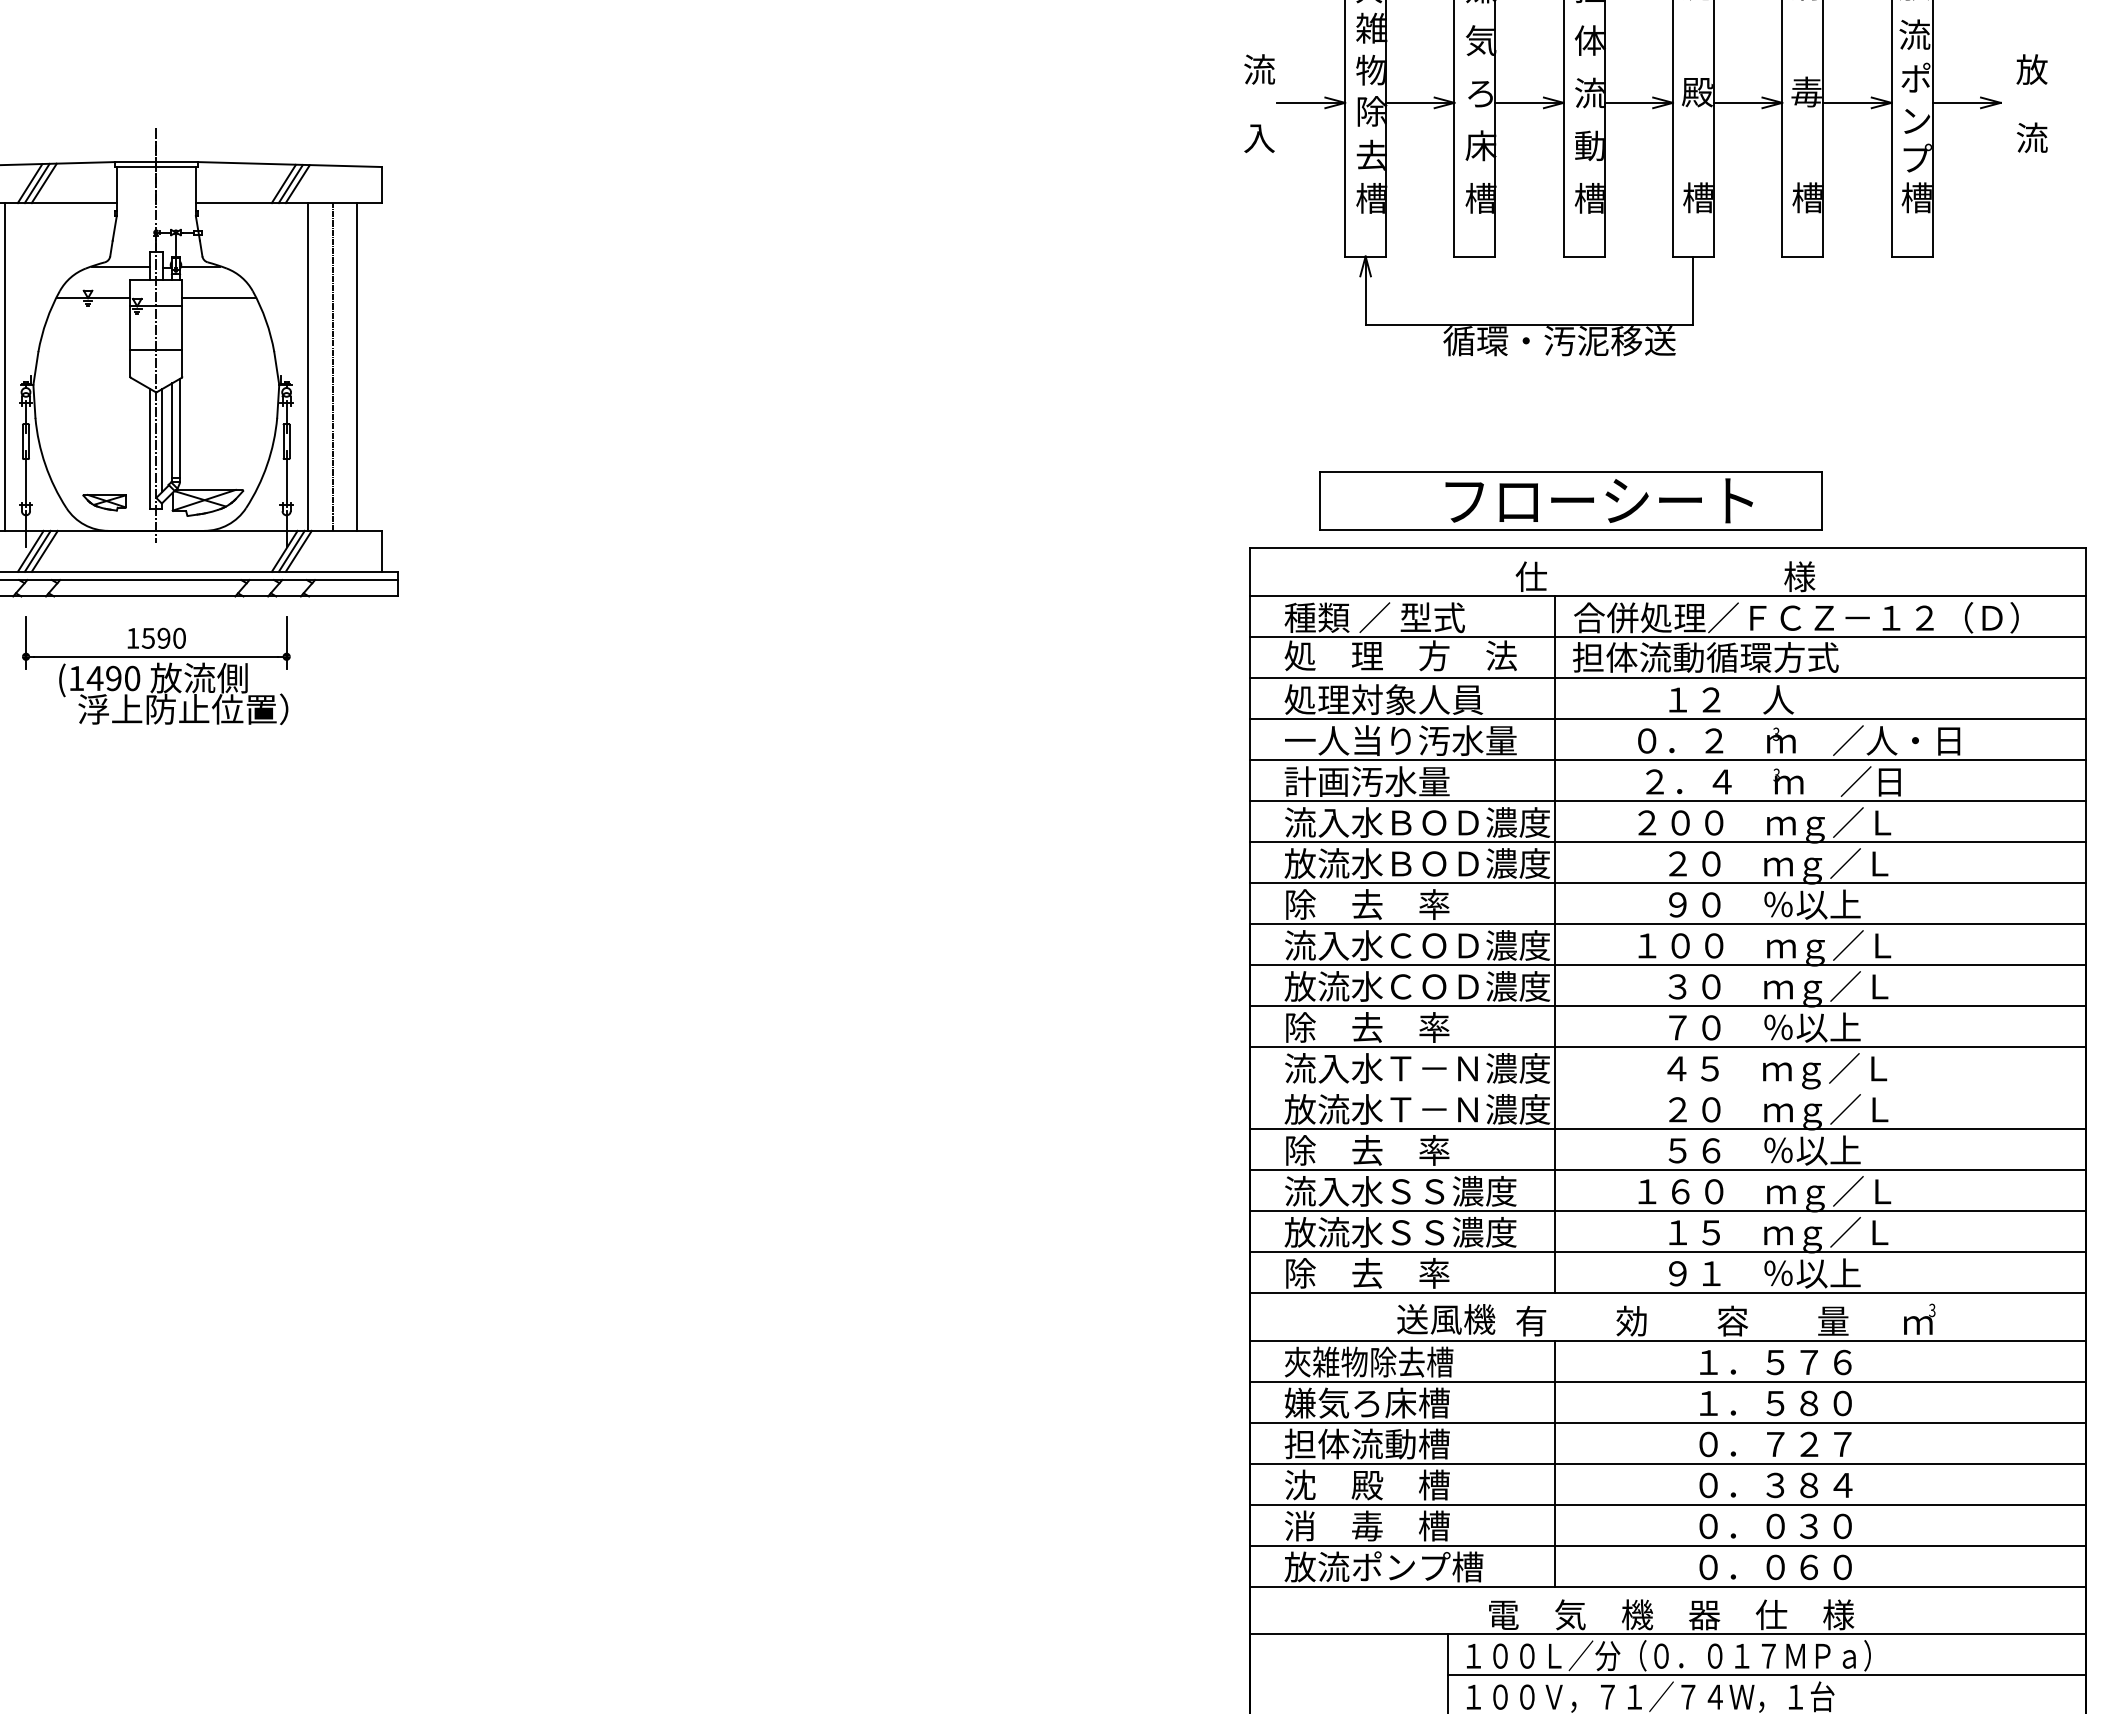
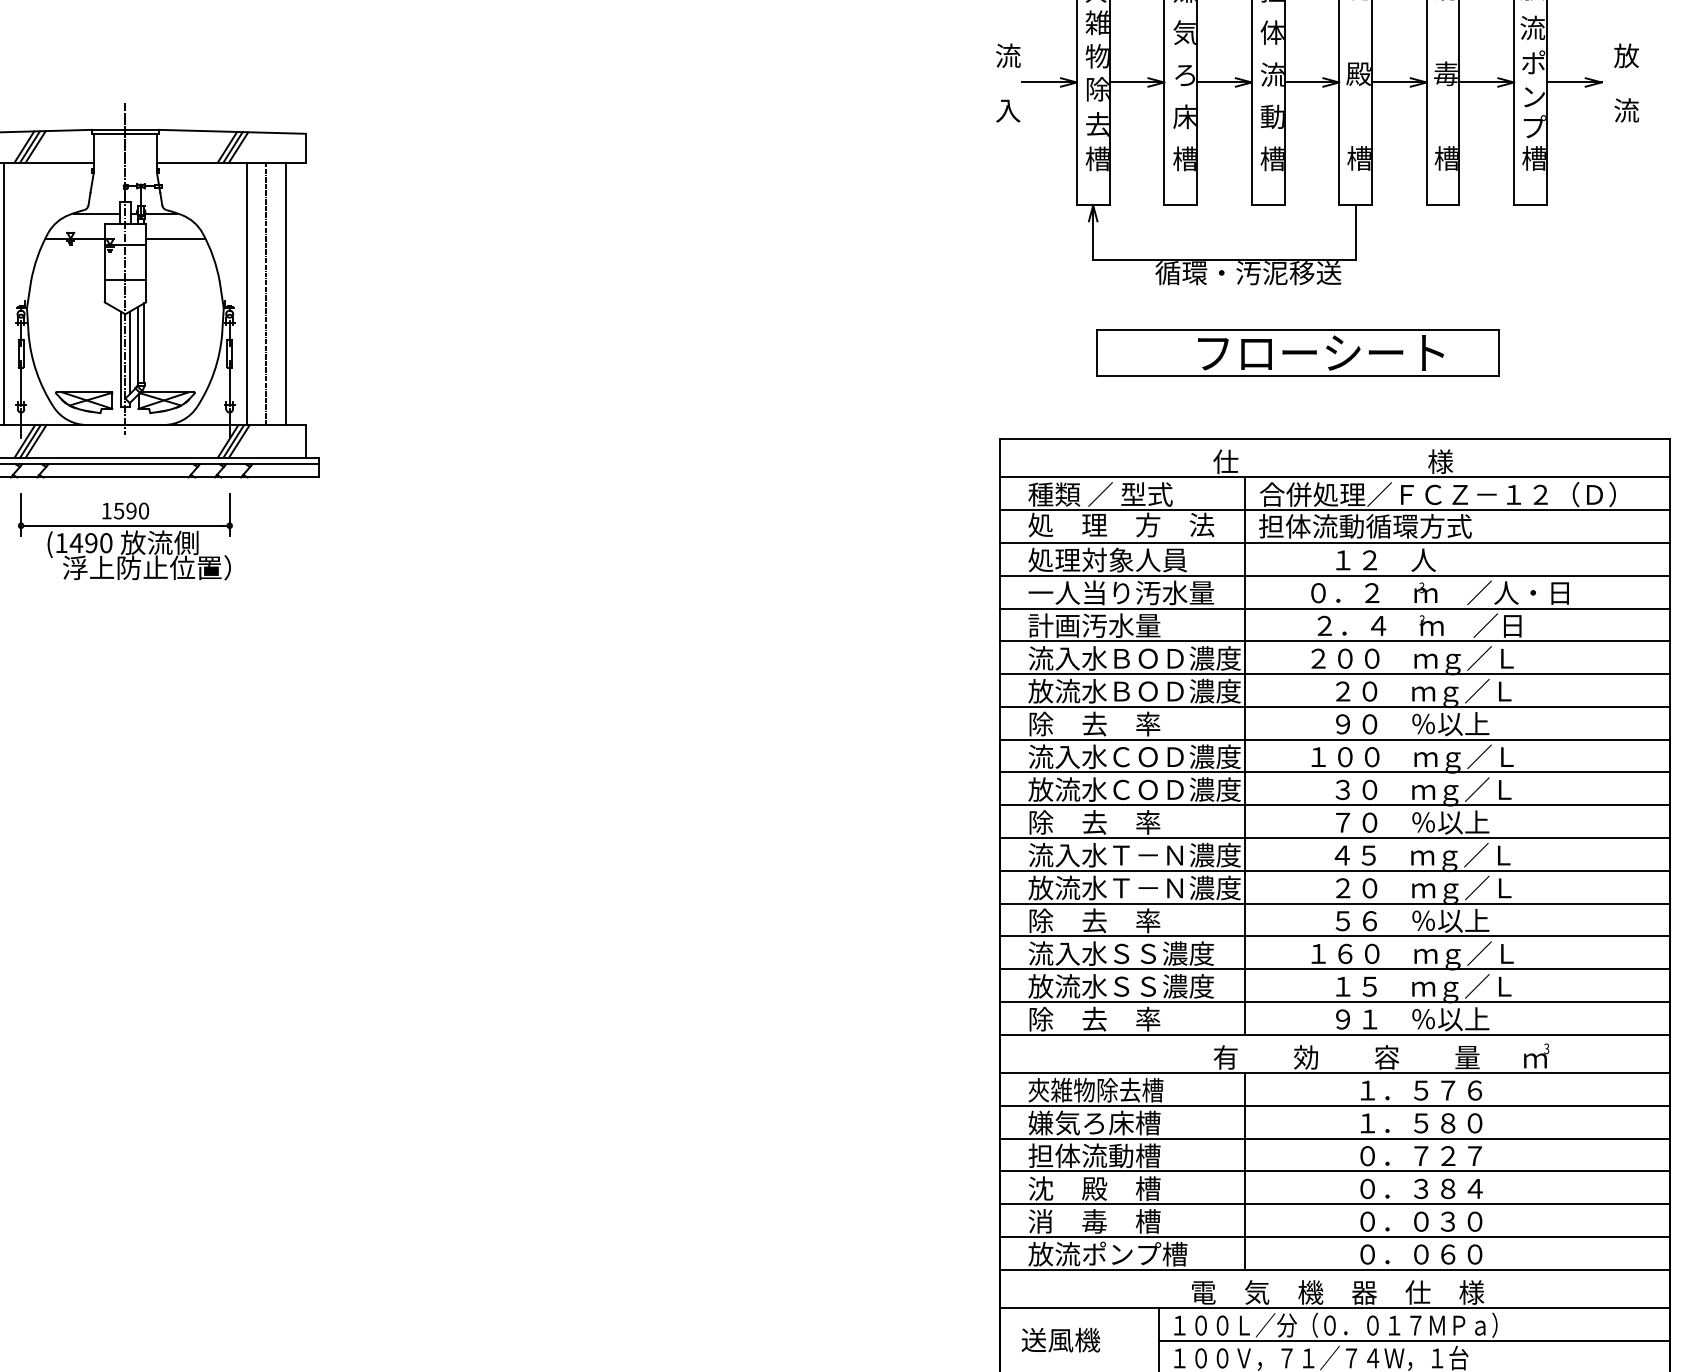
part: (1570, 500) -> (1297, 352), moved
part: (104, 502) -> (83, 402), size x1.67
line: (1667, 1088) -> (1334, 871), added
text: (1446, 1319) -> (1061, 1340), moved

